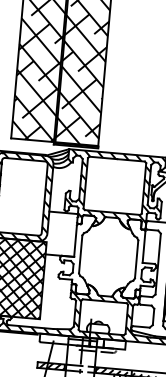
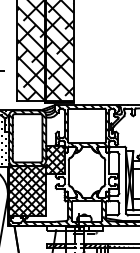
hatch: (61, 234) -> (55, 160), added

